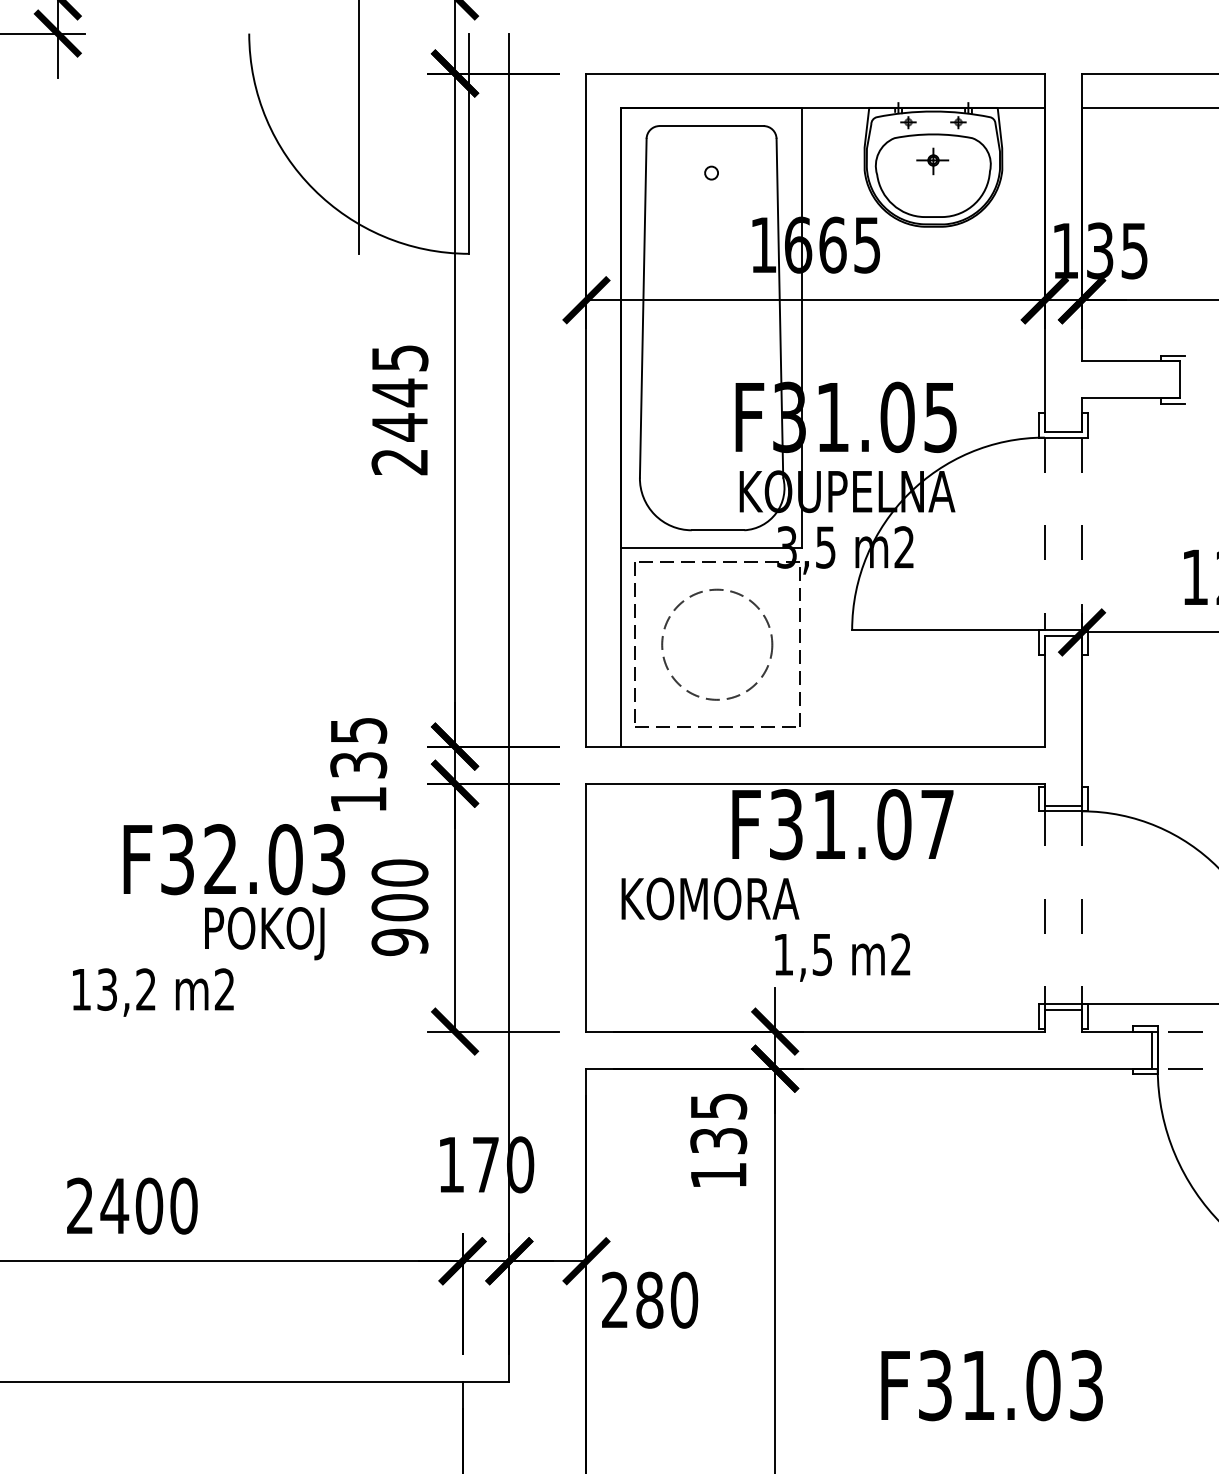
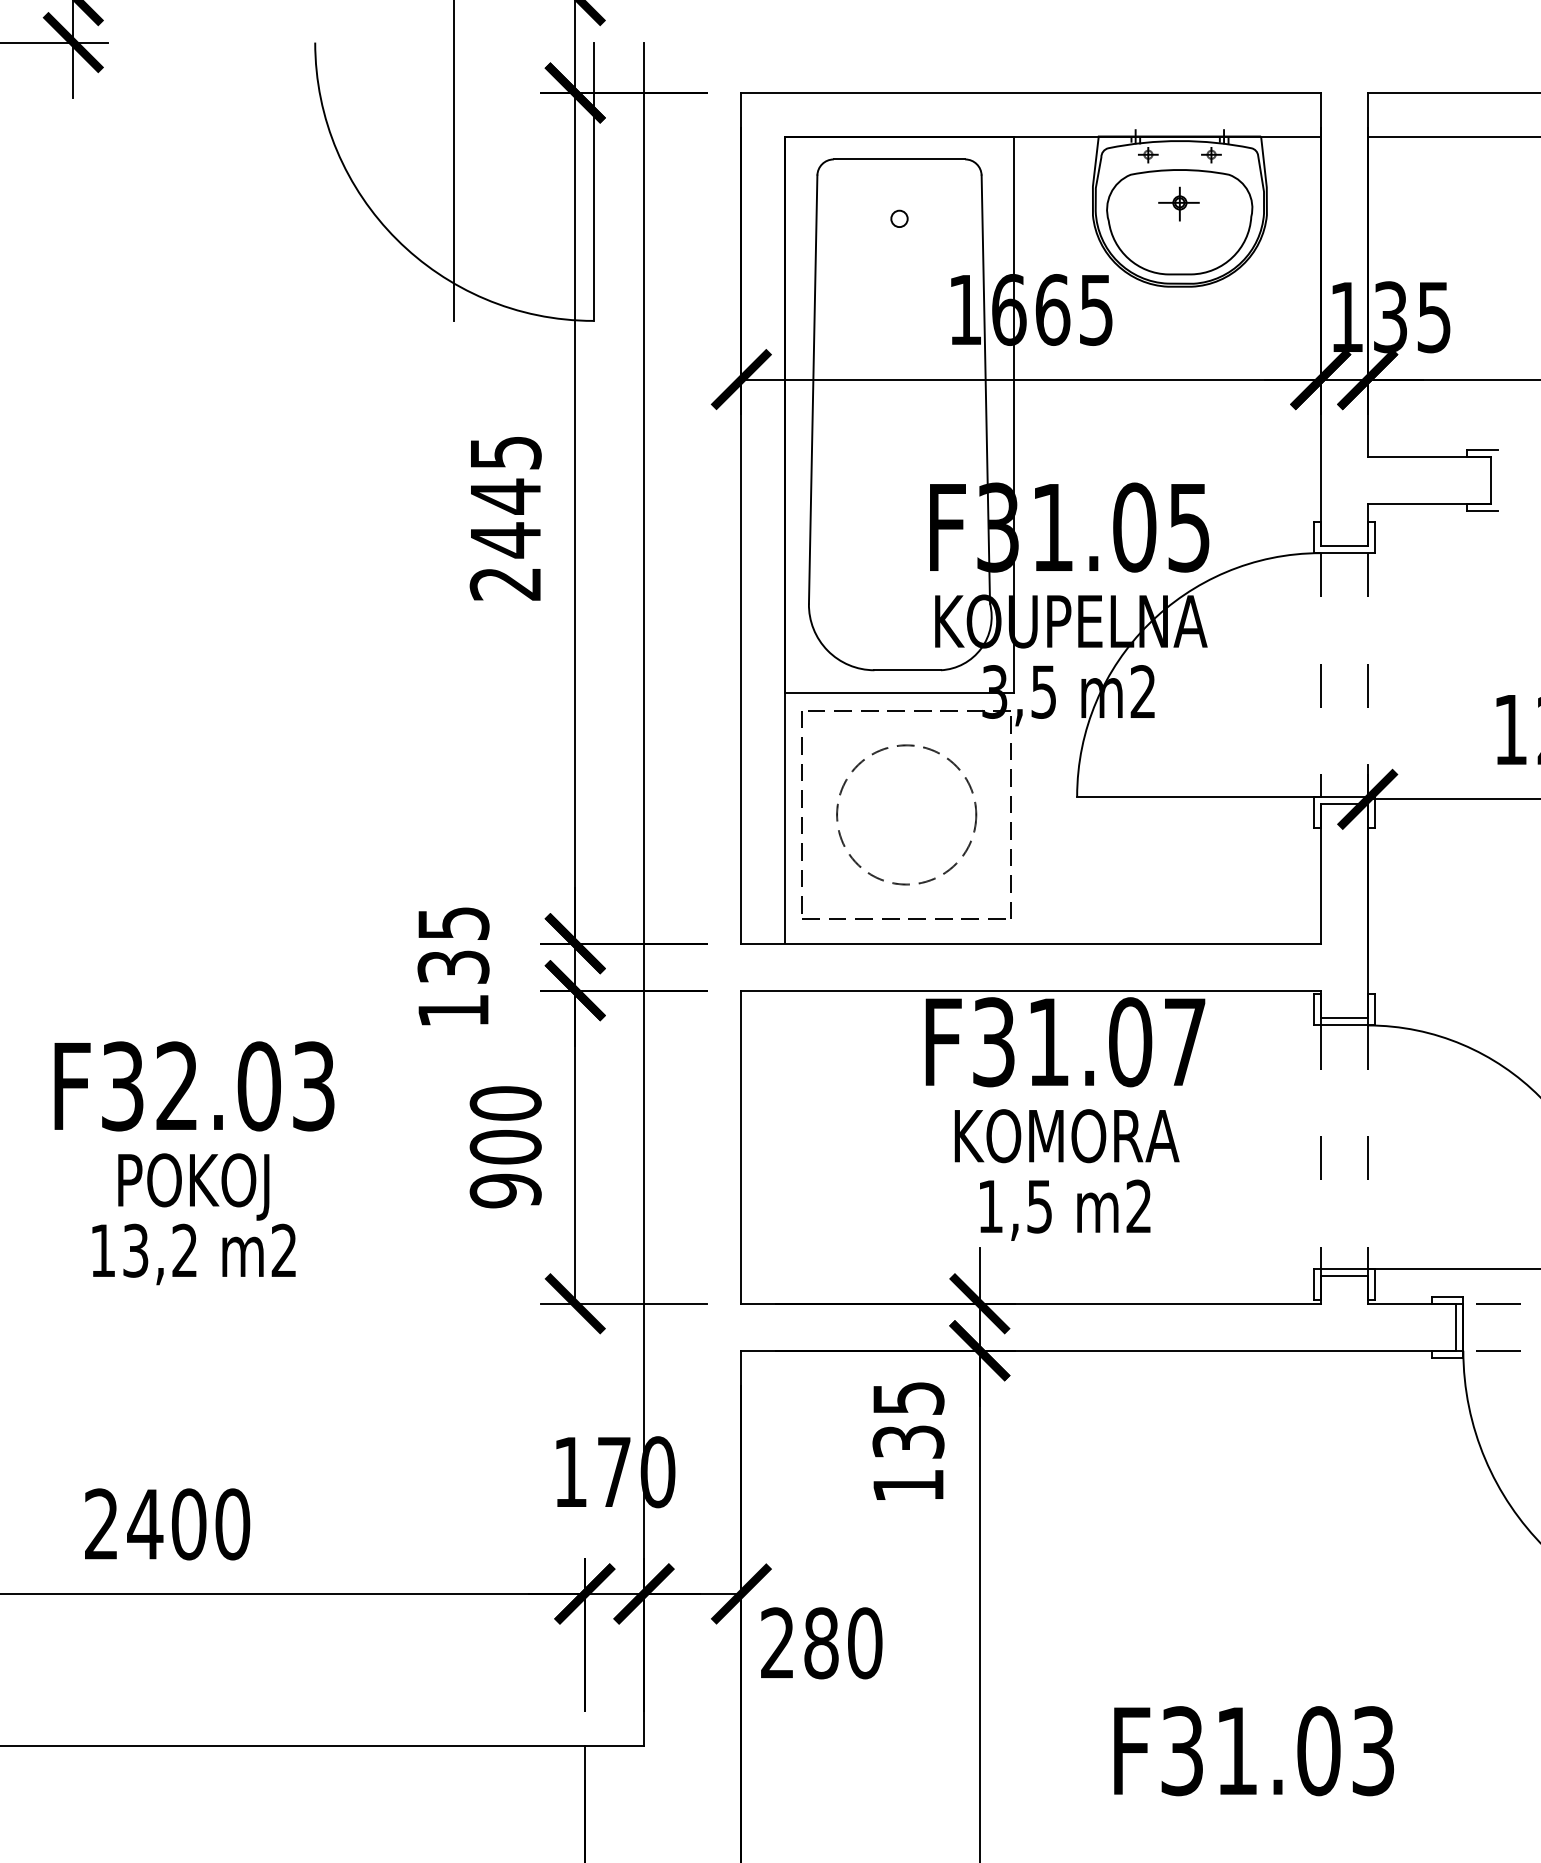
text: (234, 859) -> (194, 1086), moved
text: (709, 899) -> (1066, 1136), moved
text: (264, 933) -> (193, 1186), moved

